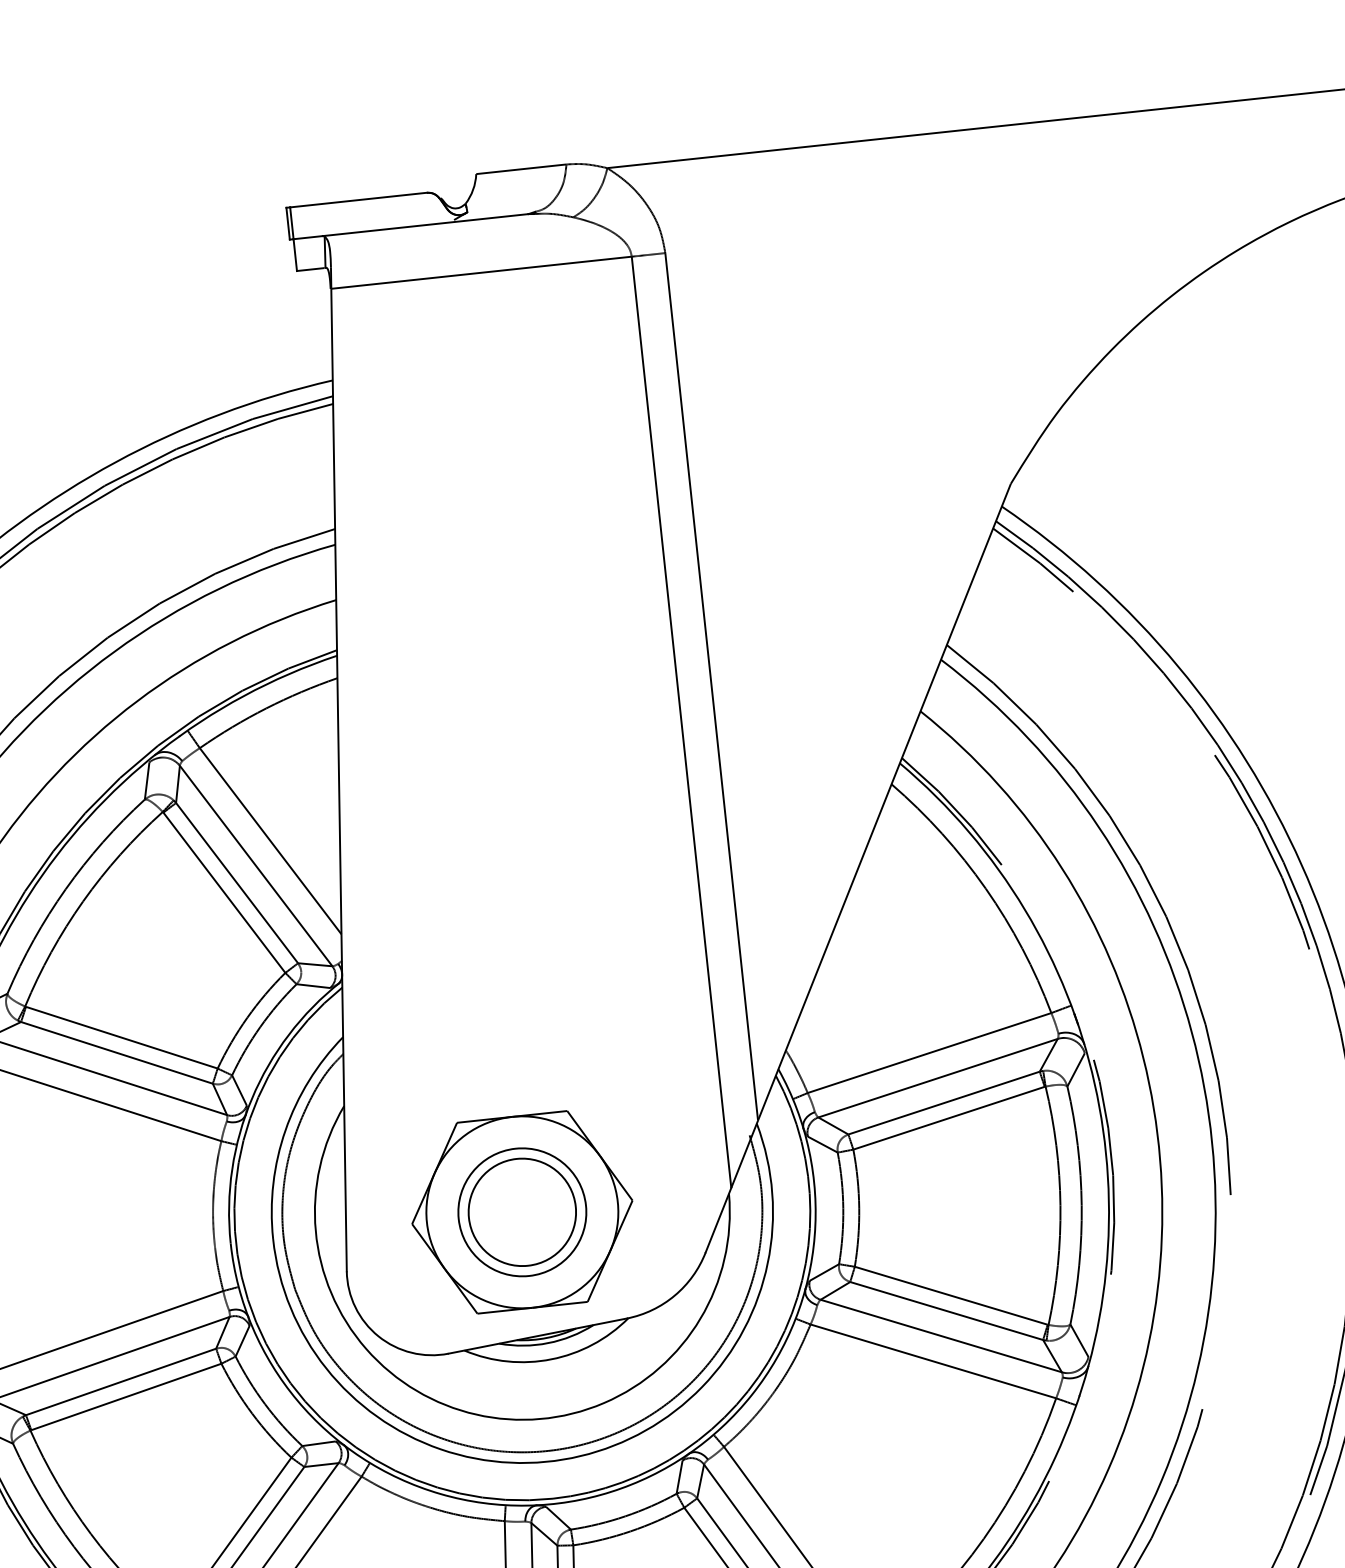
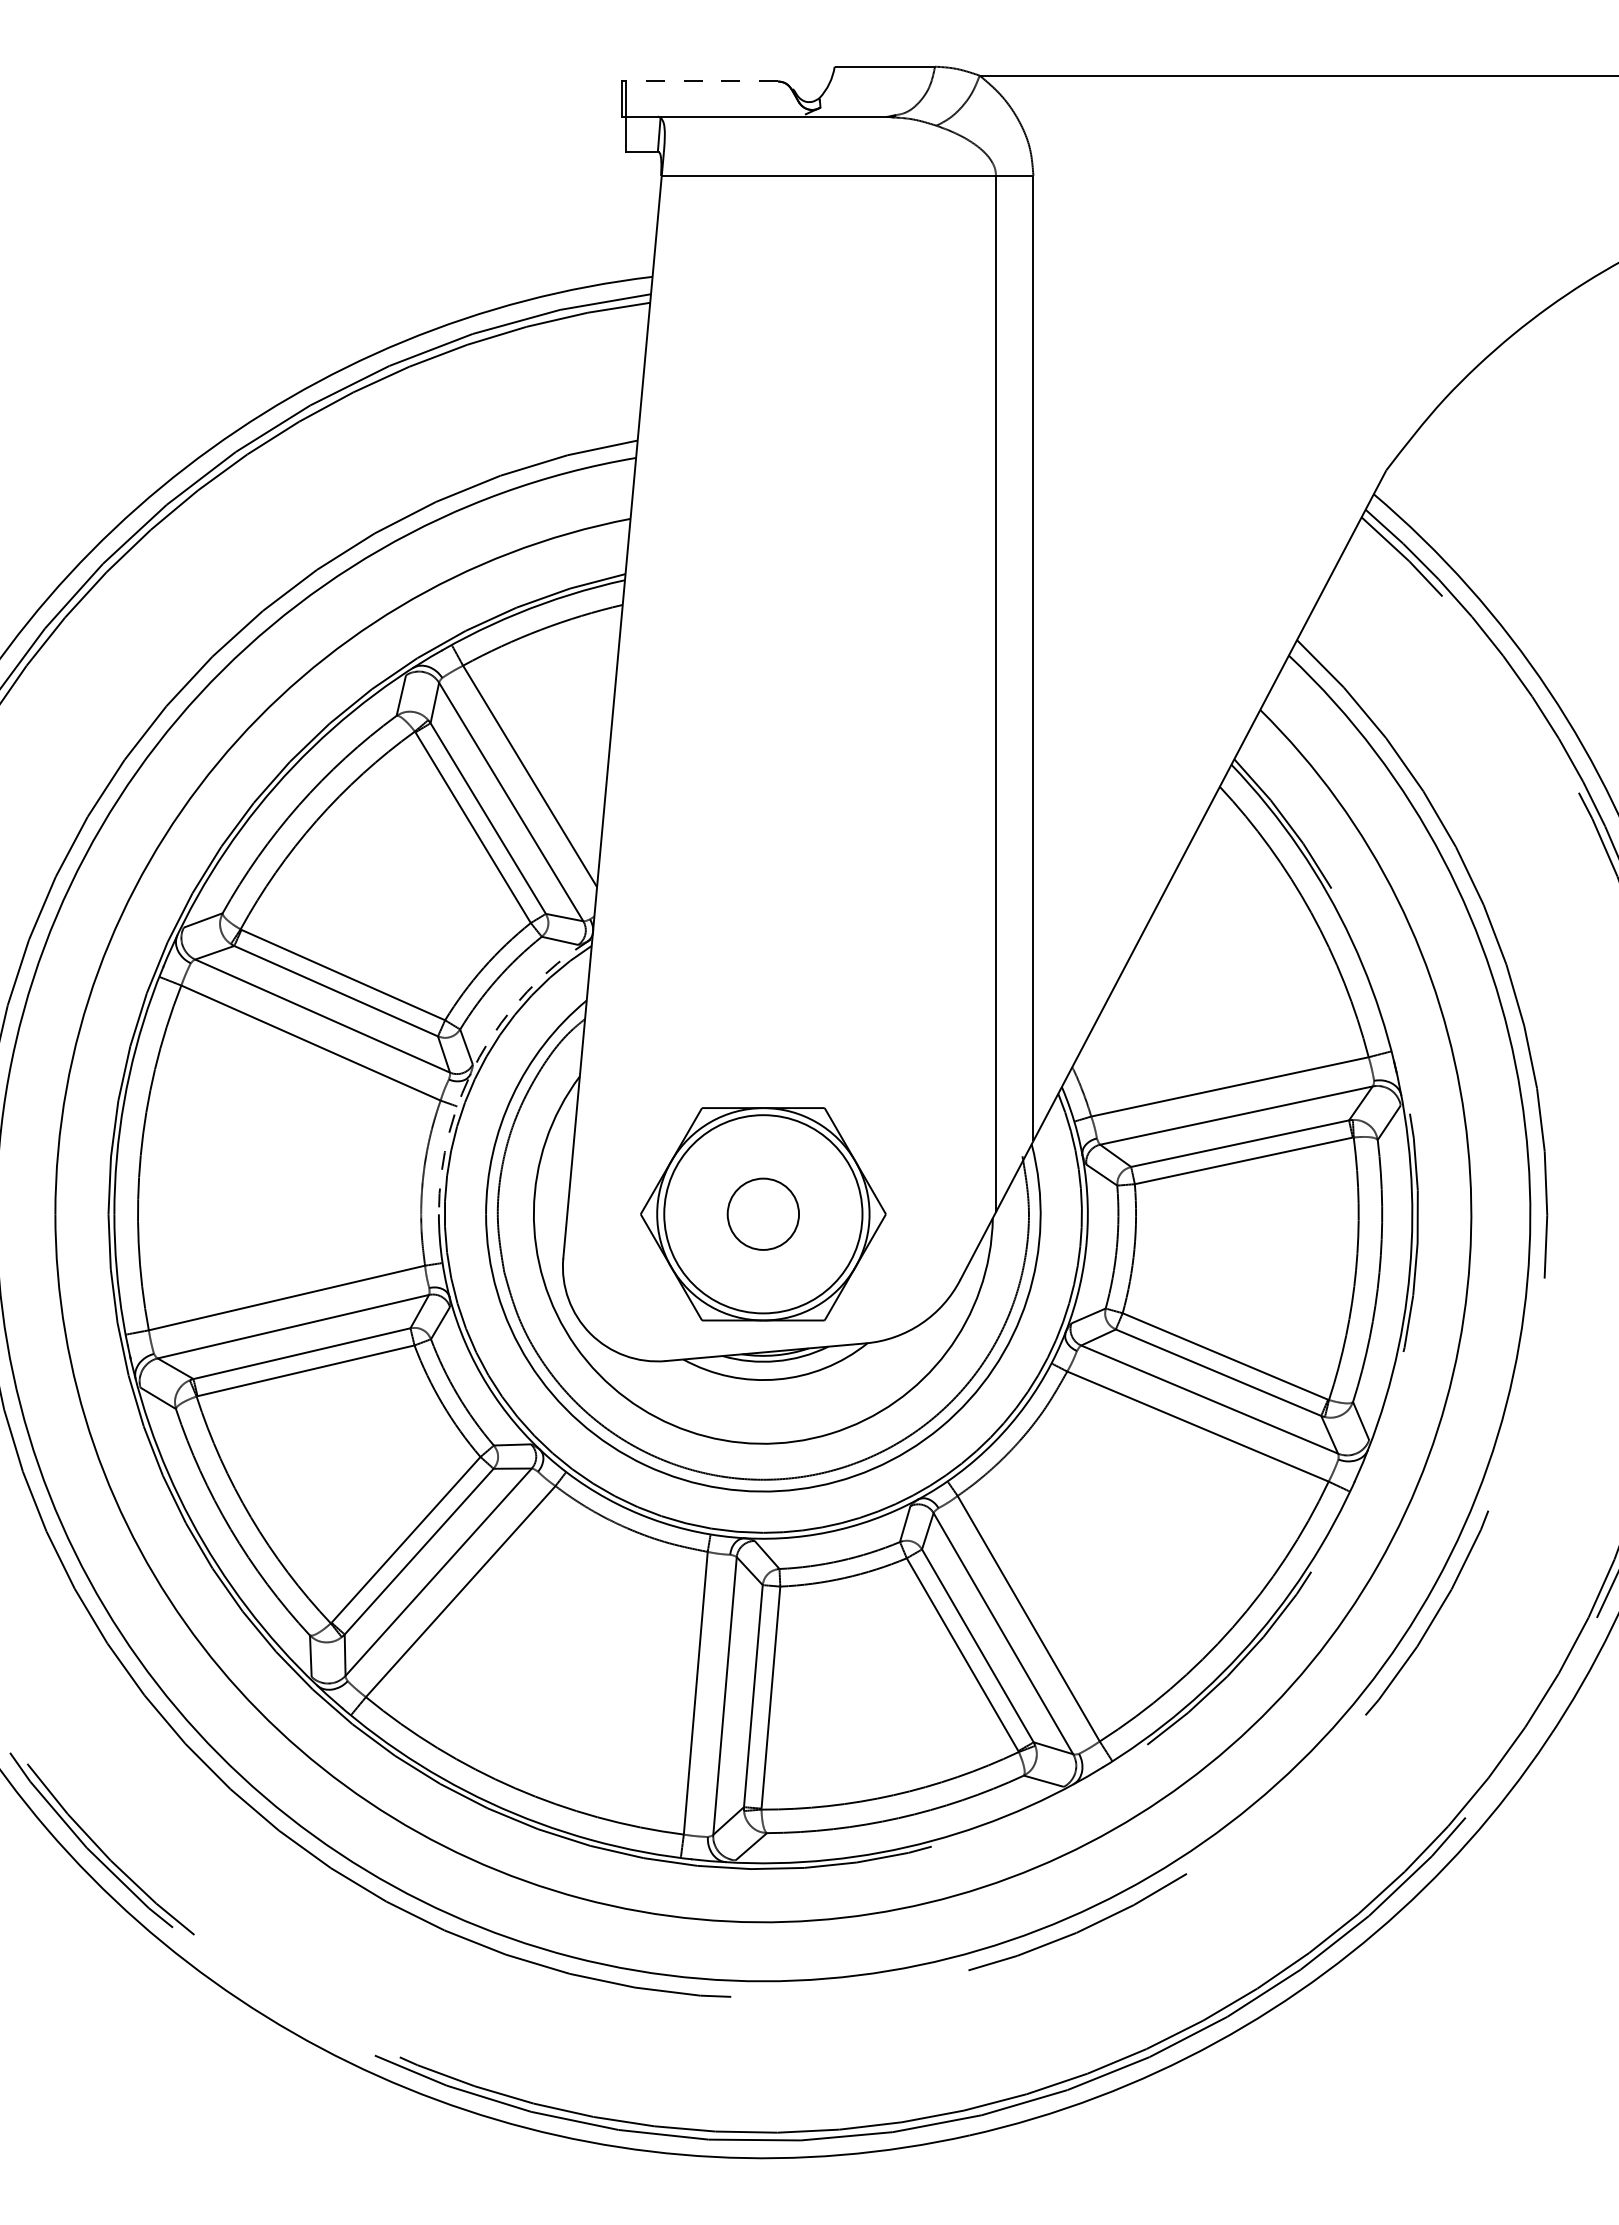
line: (357, 200) -> (701, 81), solid -> dashed
arc: (252, 1098) -> (479, 1057), solid -> dashed
circle: (521, 1211) -> (762, 1213), size x0.6
circle: (522, 1212) -> (763, 1214), size x1.4

